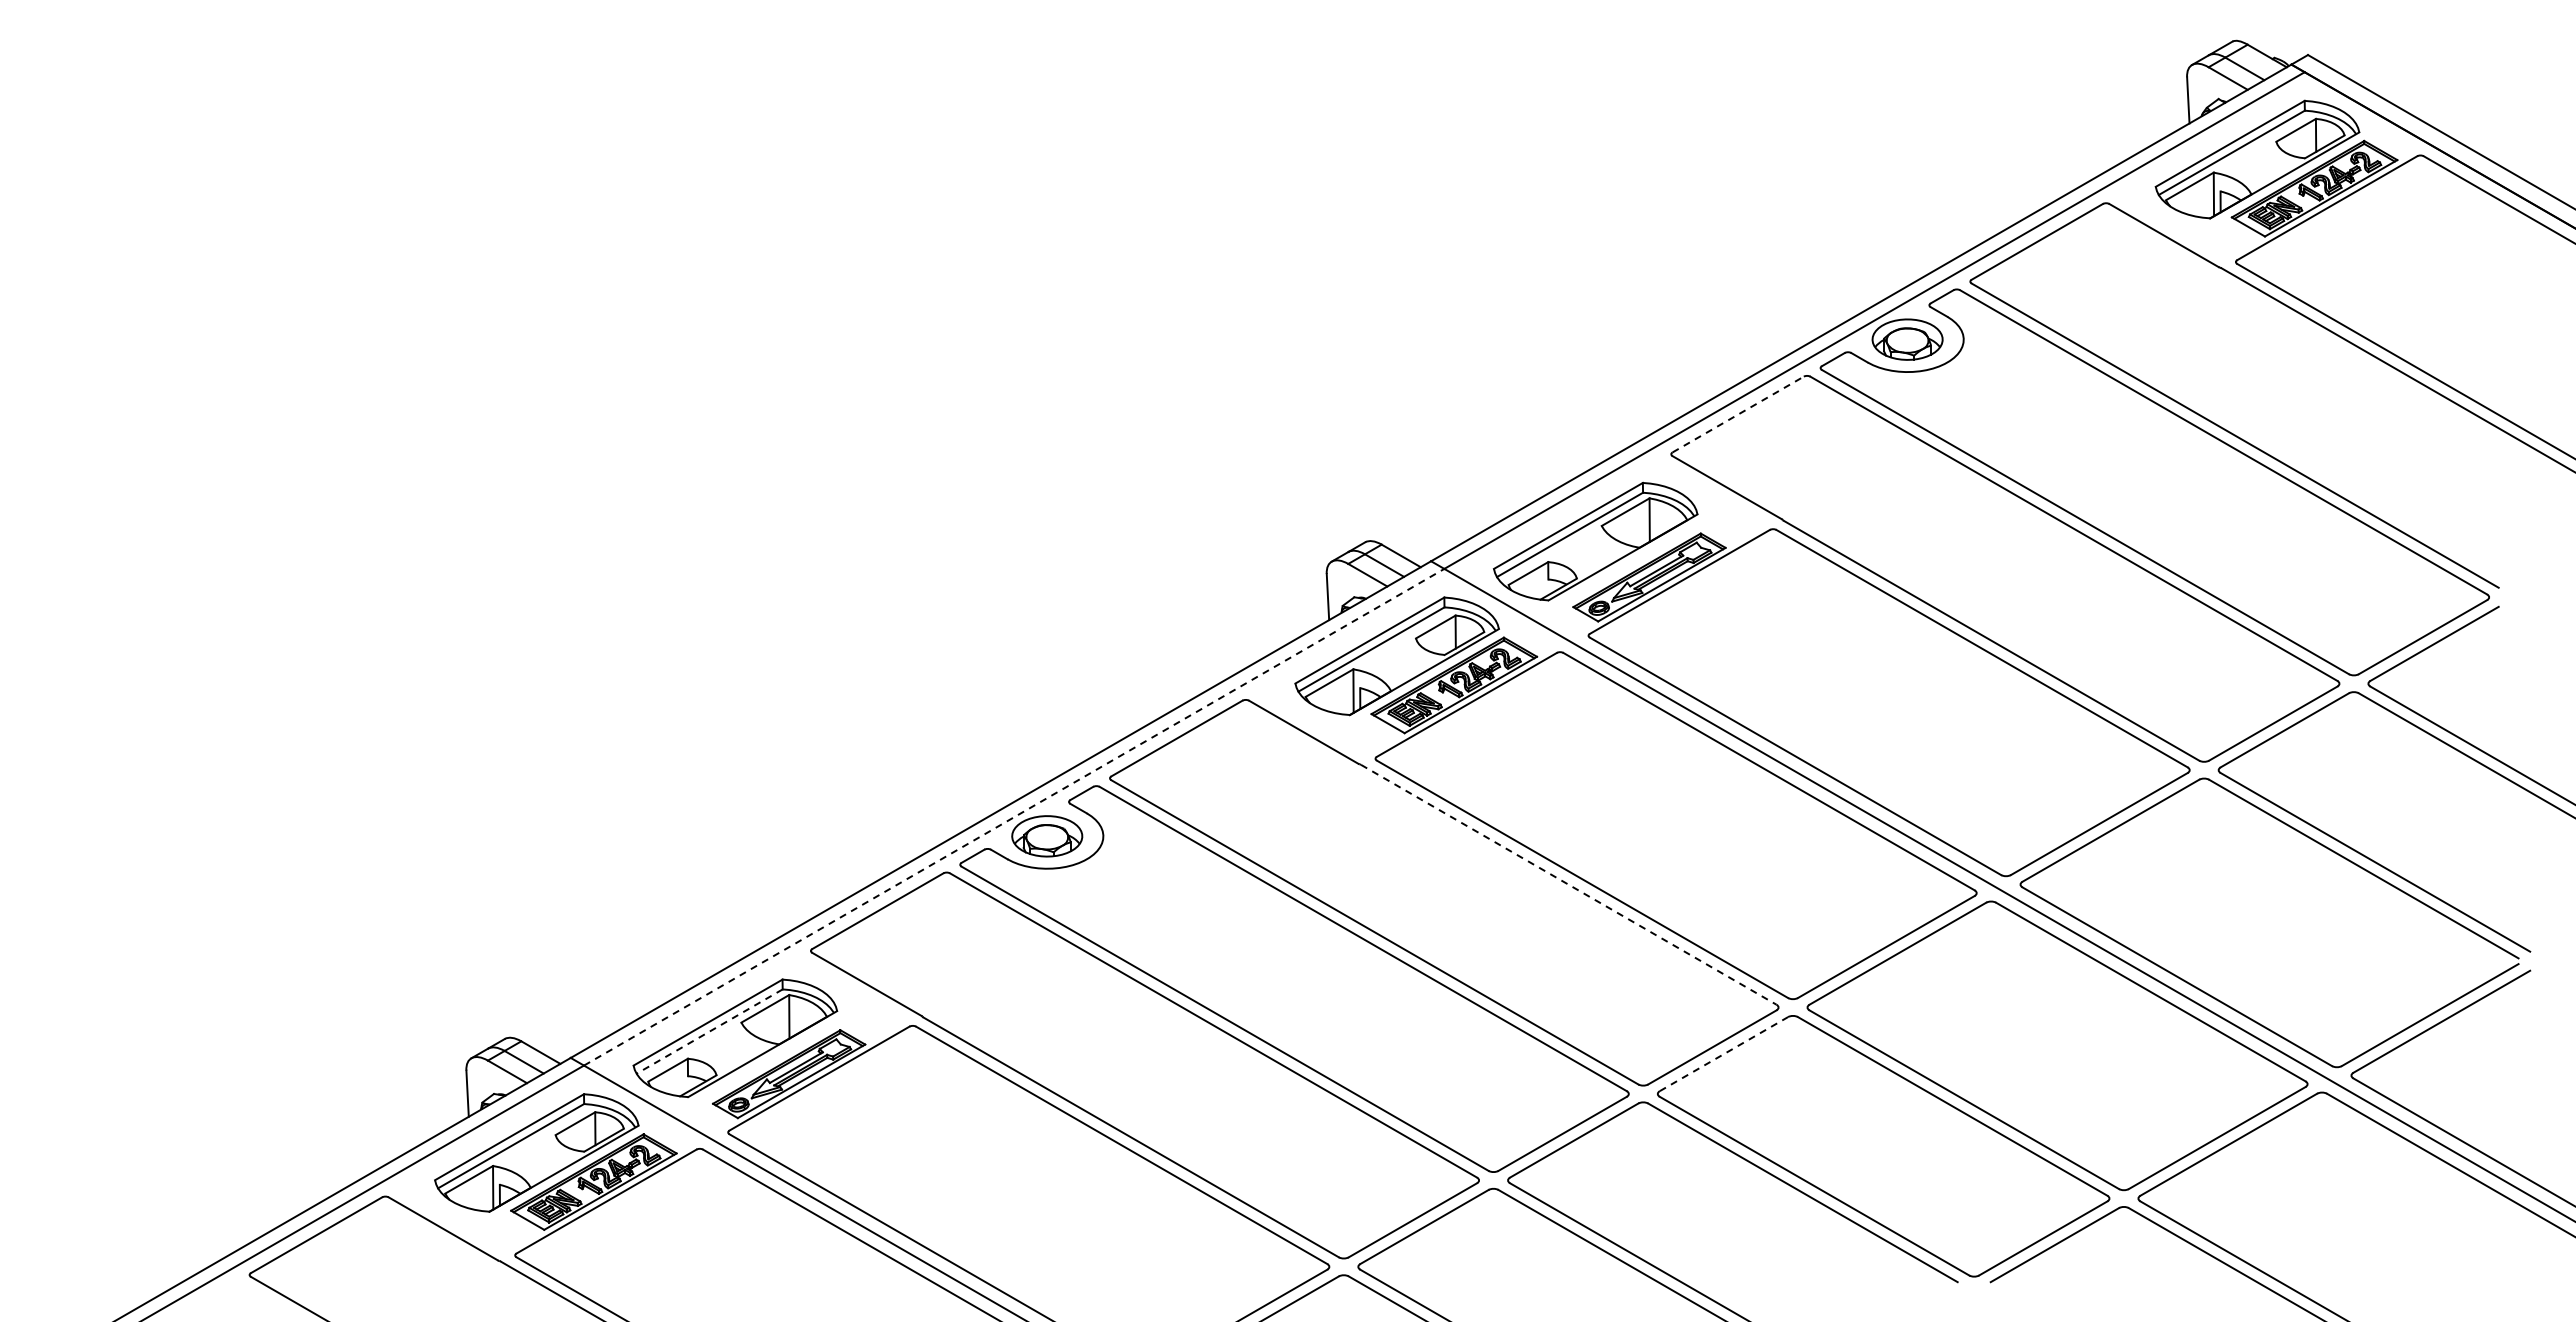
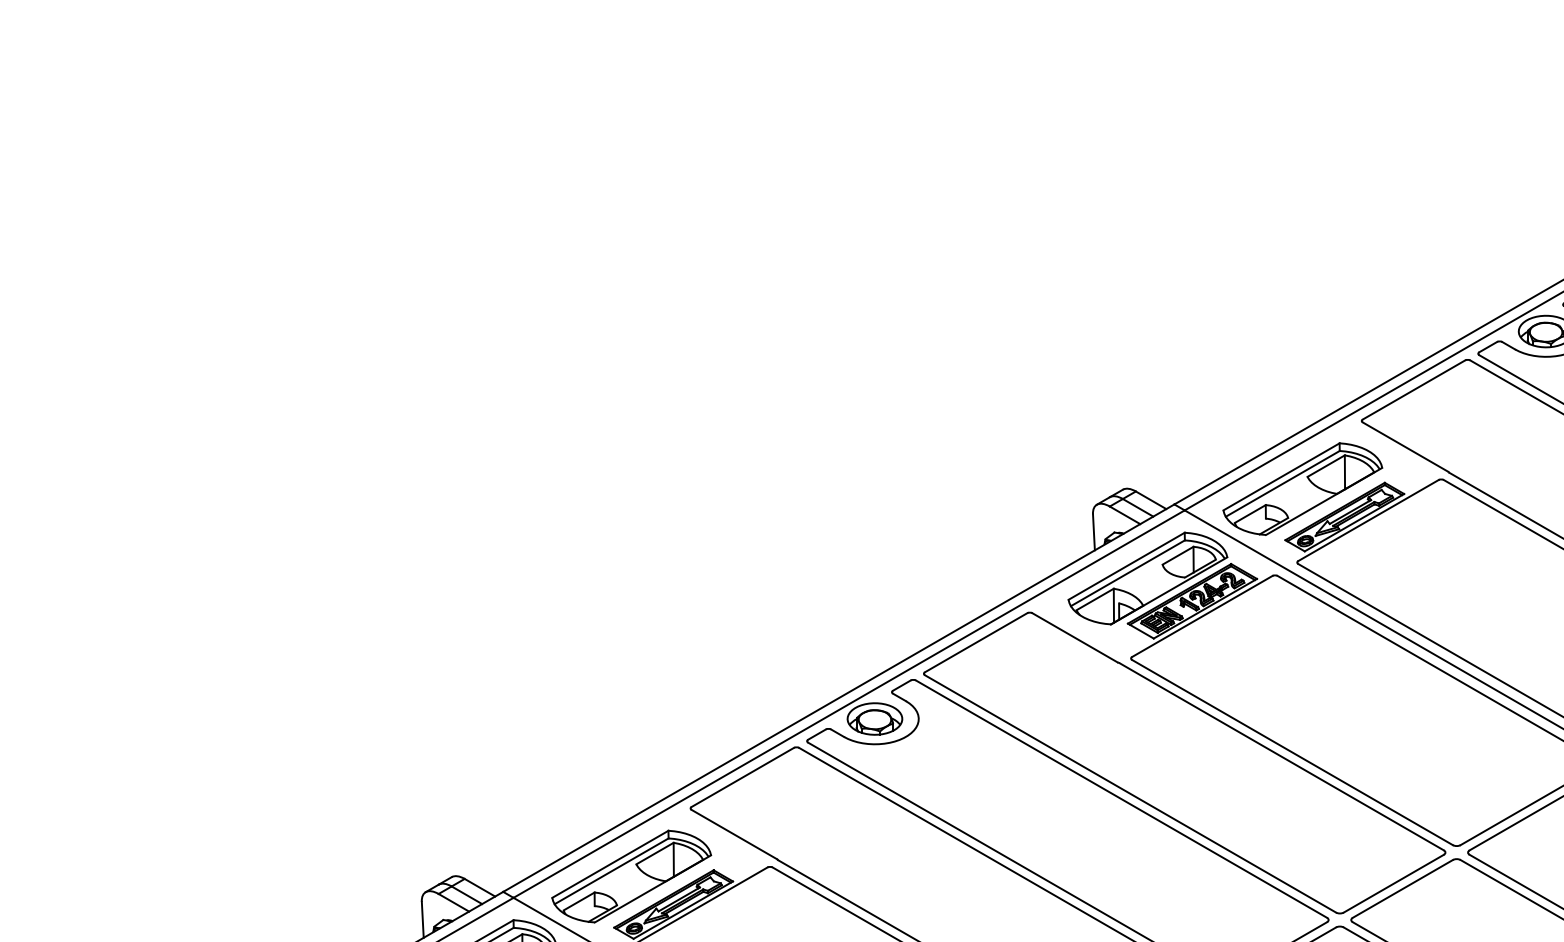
line: (1738, 414) -> (1414, 389), dashed -> solid
line: (1014, 817) -> (849, 704), dashed -> solid
line: (1568, 884) -> (1281, 756), dashed -> solid
line: (709, 1031) -> (611, 871), dashed -> solid
line: (1724, 1053) -> (1403, 888), dashed -> solid

